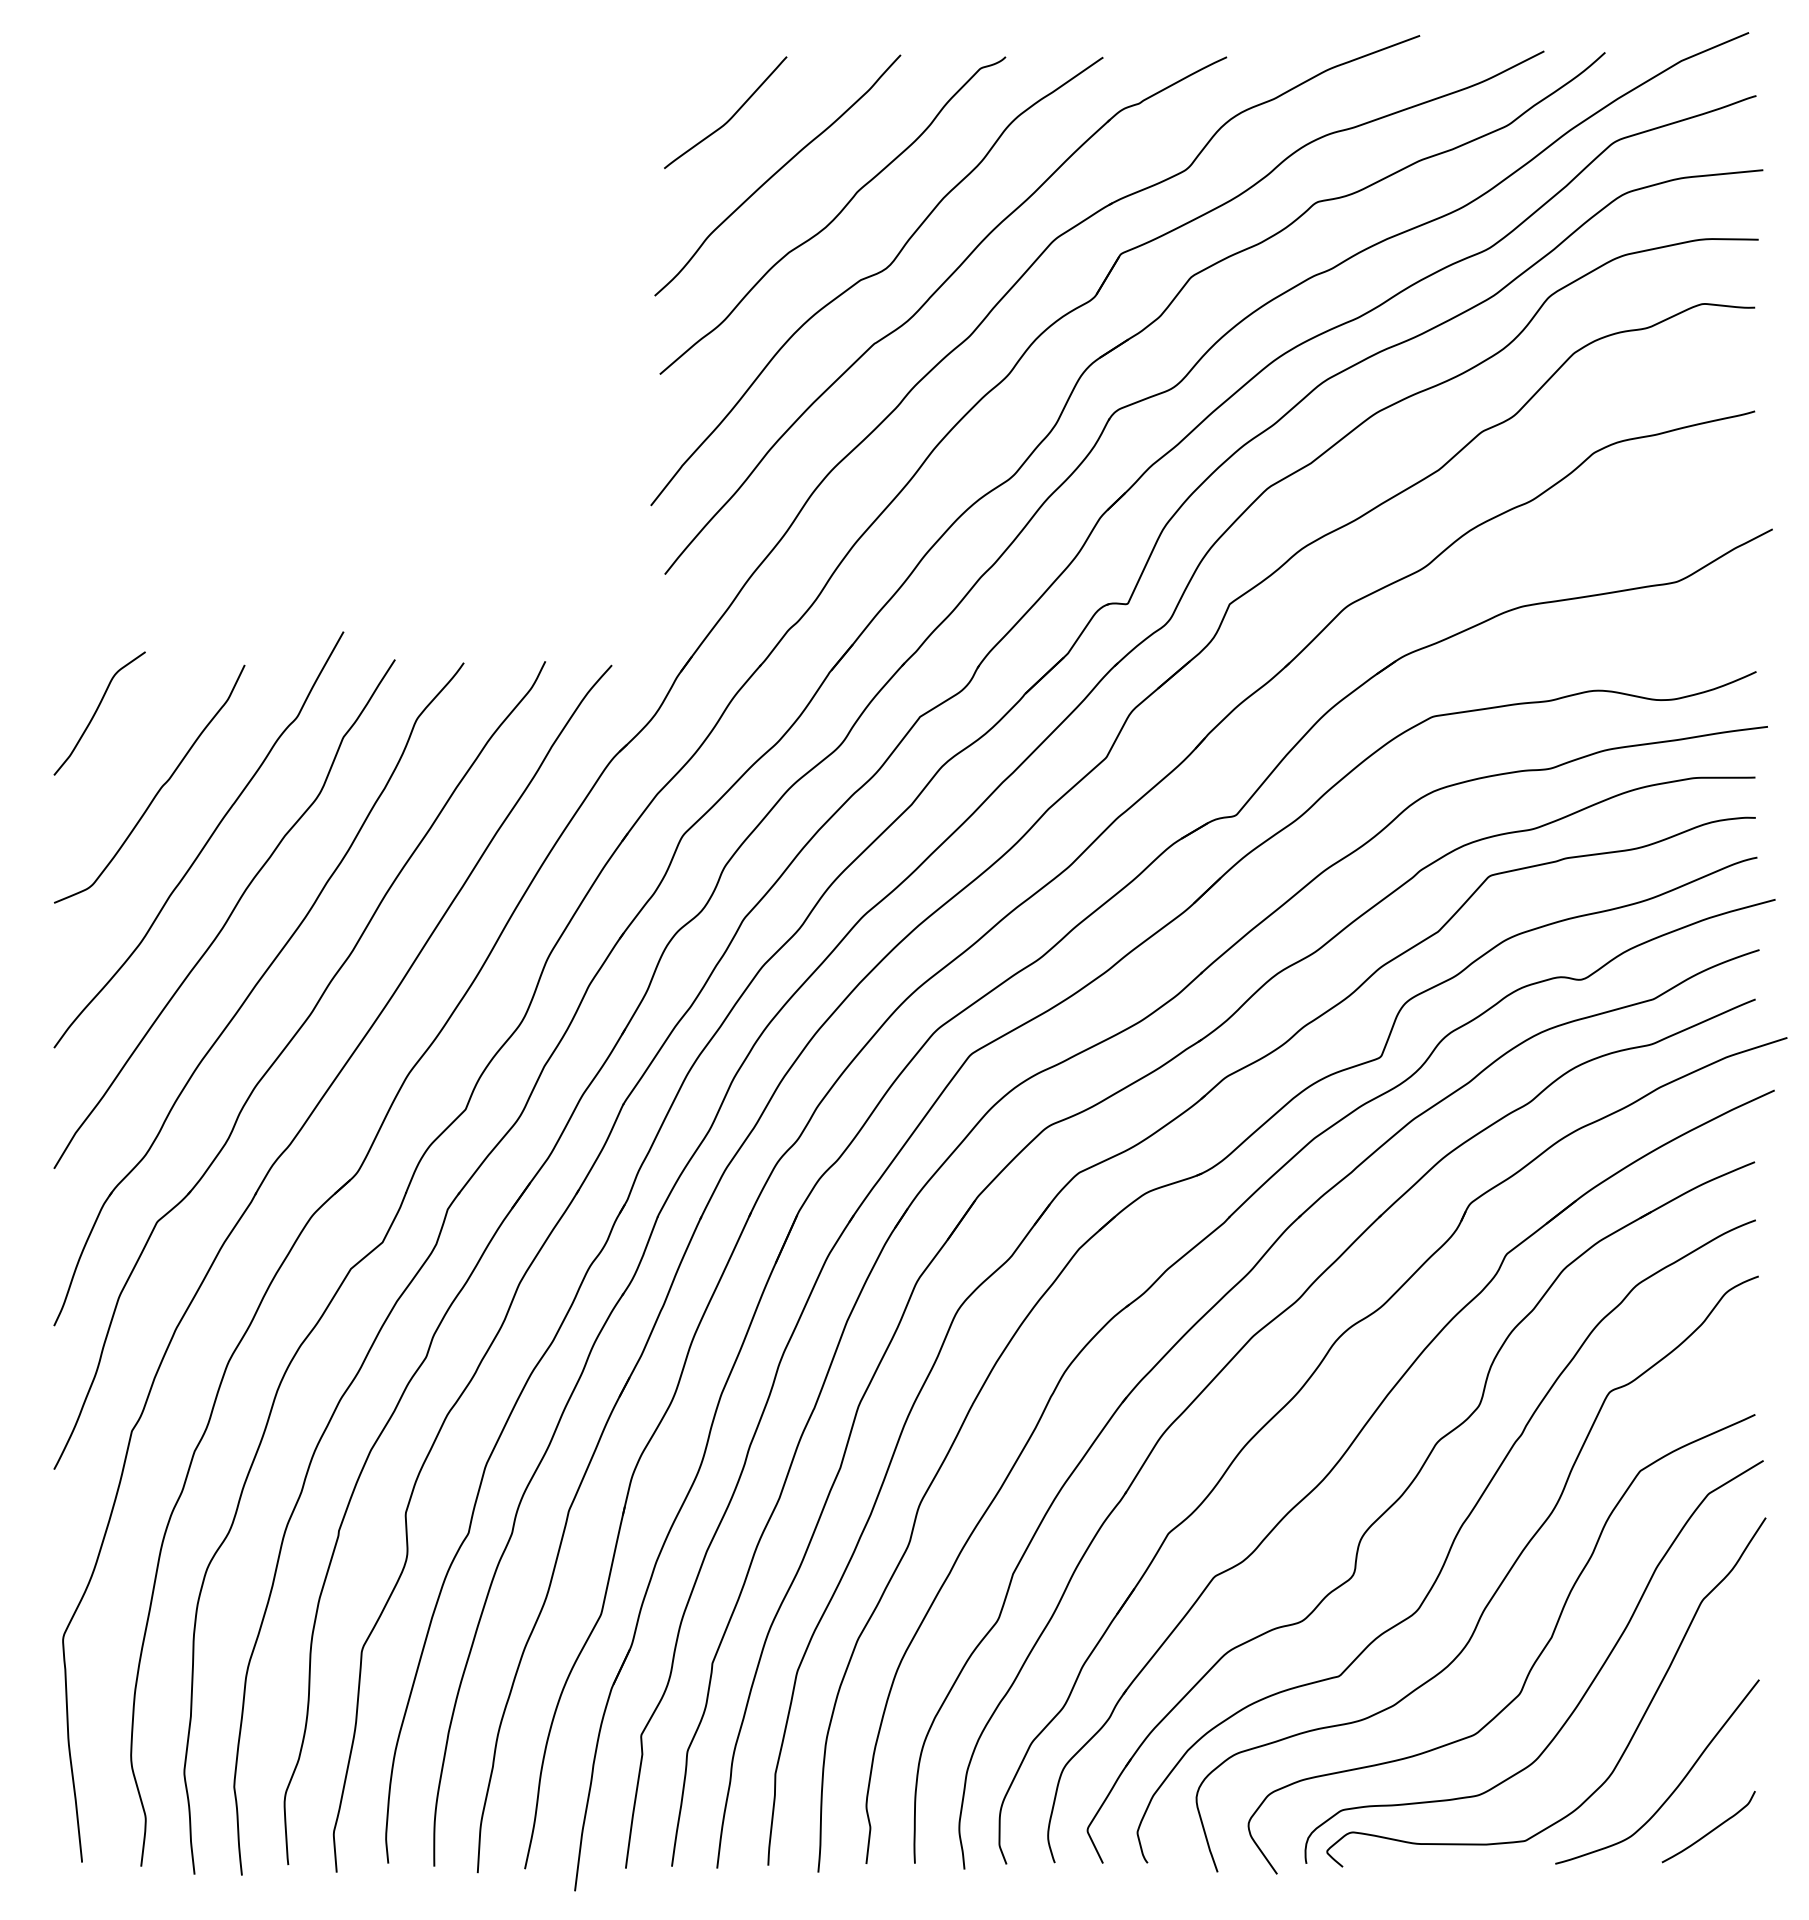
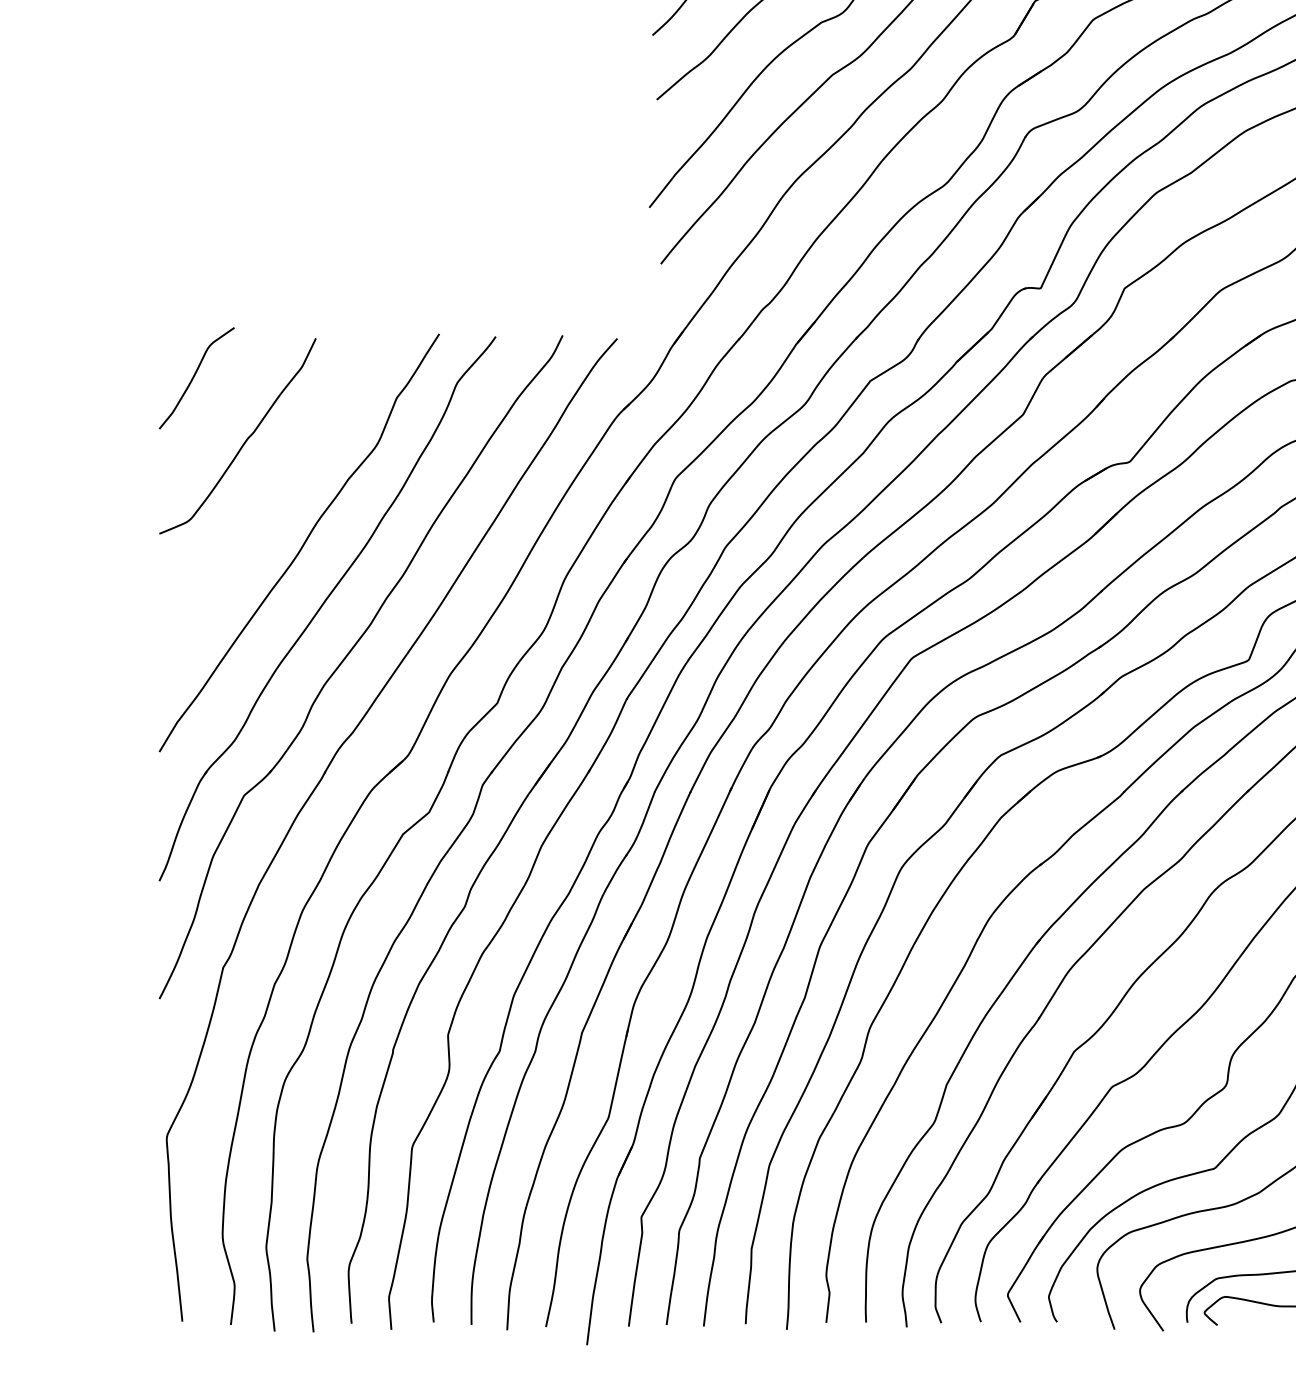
curve: (205, 842) -> (283, 484), removed

